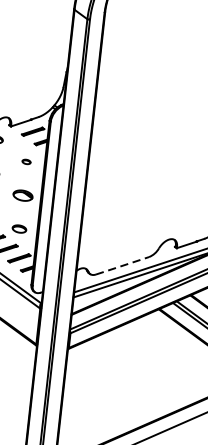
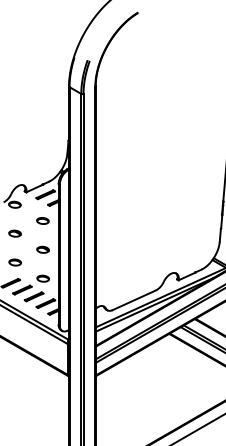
part: (26, 161) -> (42, 220), size x1.67
part: (22, 195) -> (42, 249), size x0.71
line: (122, 266) -> (134, 300), dashed -> solid

